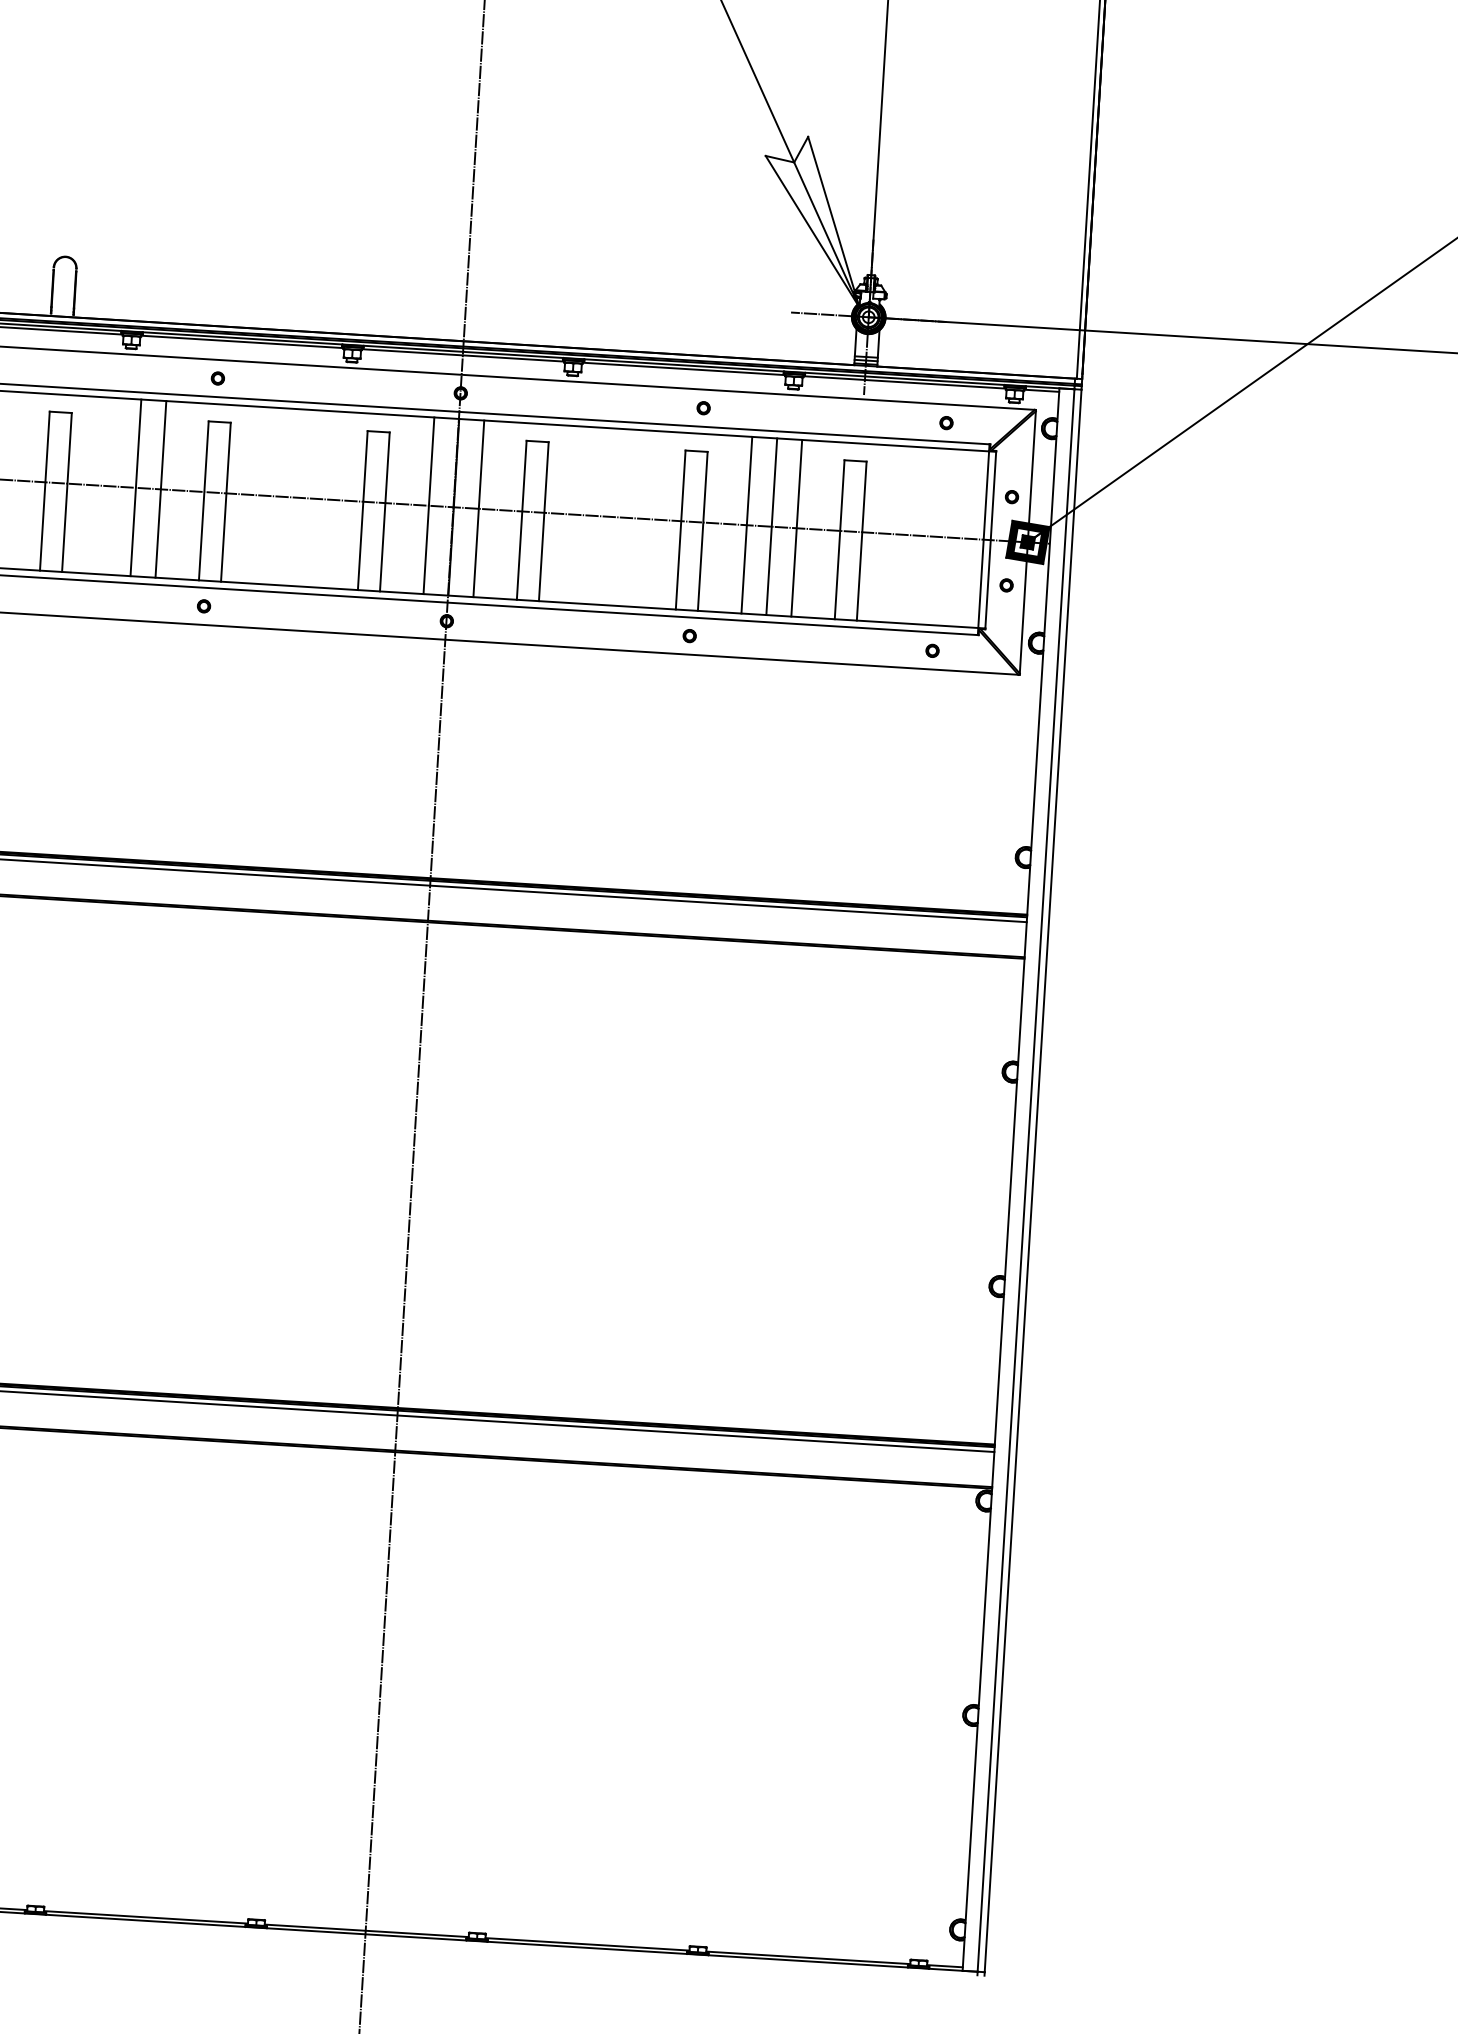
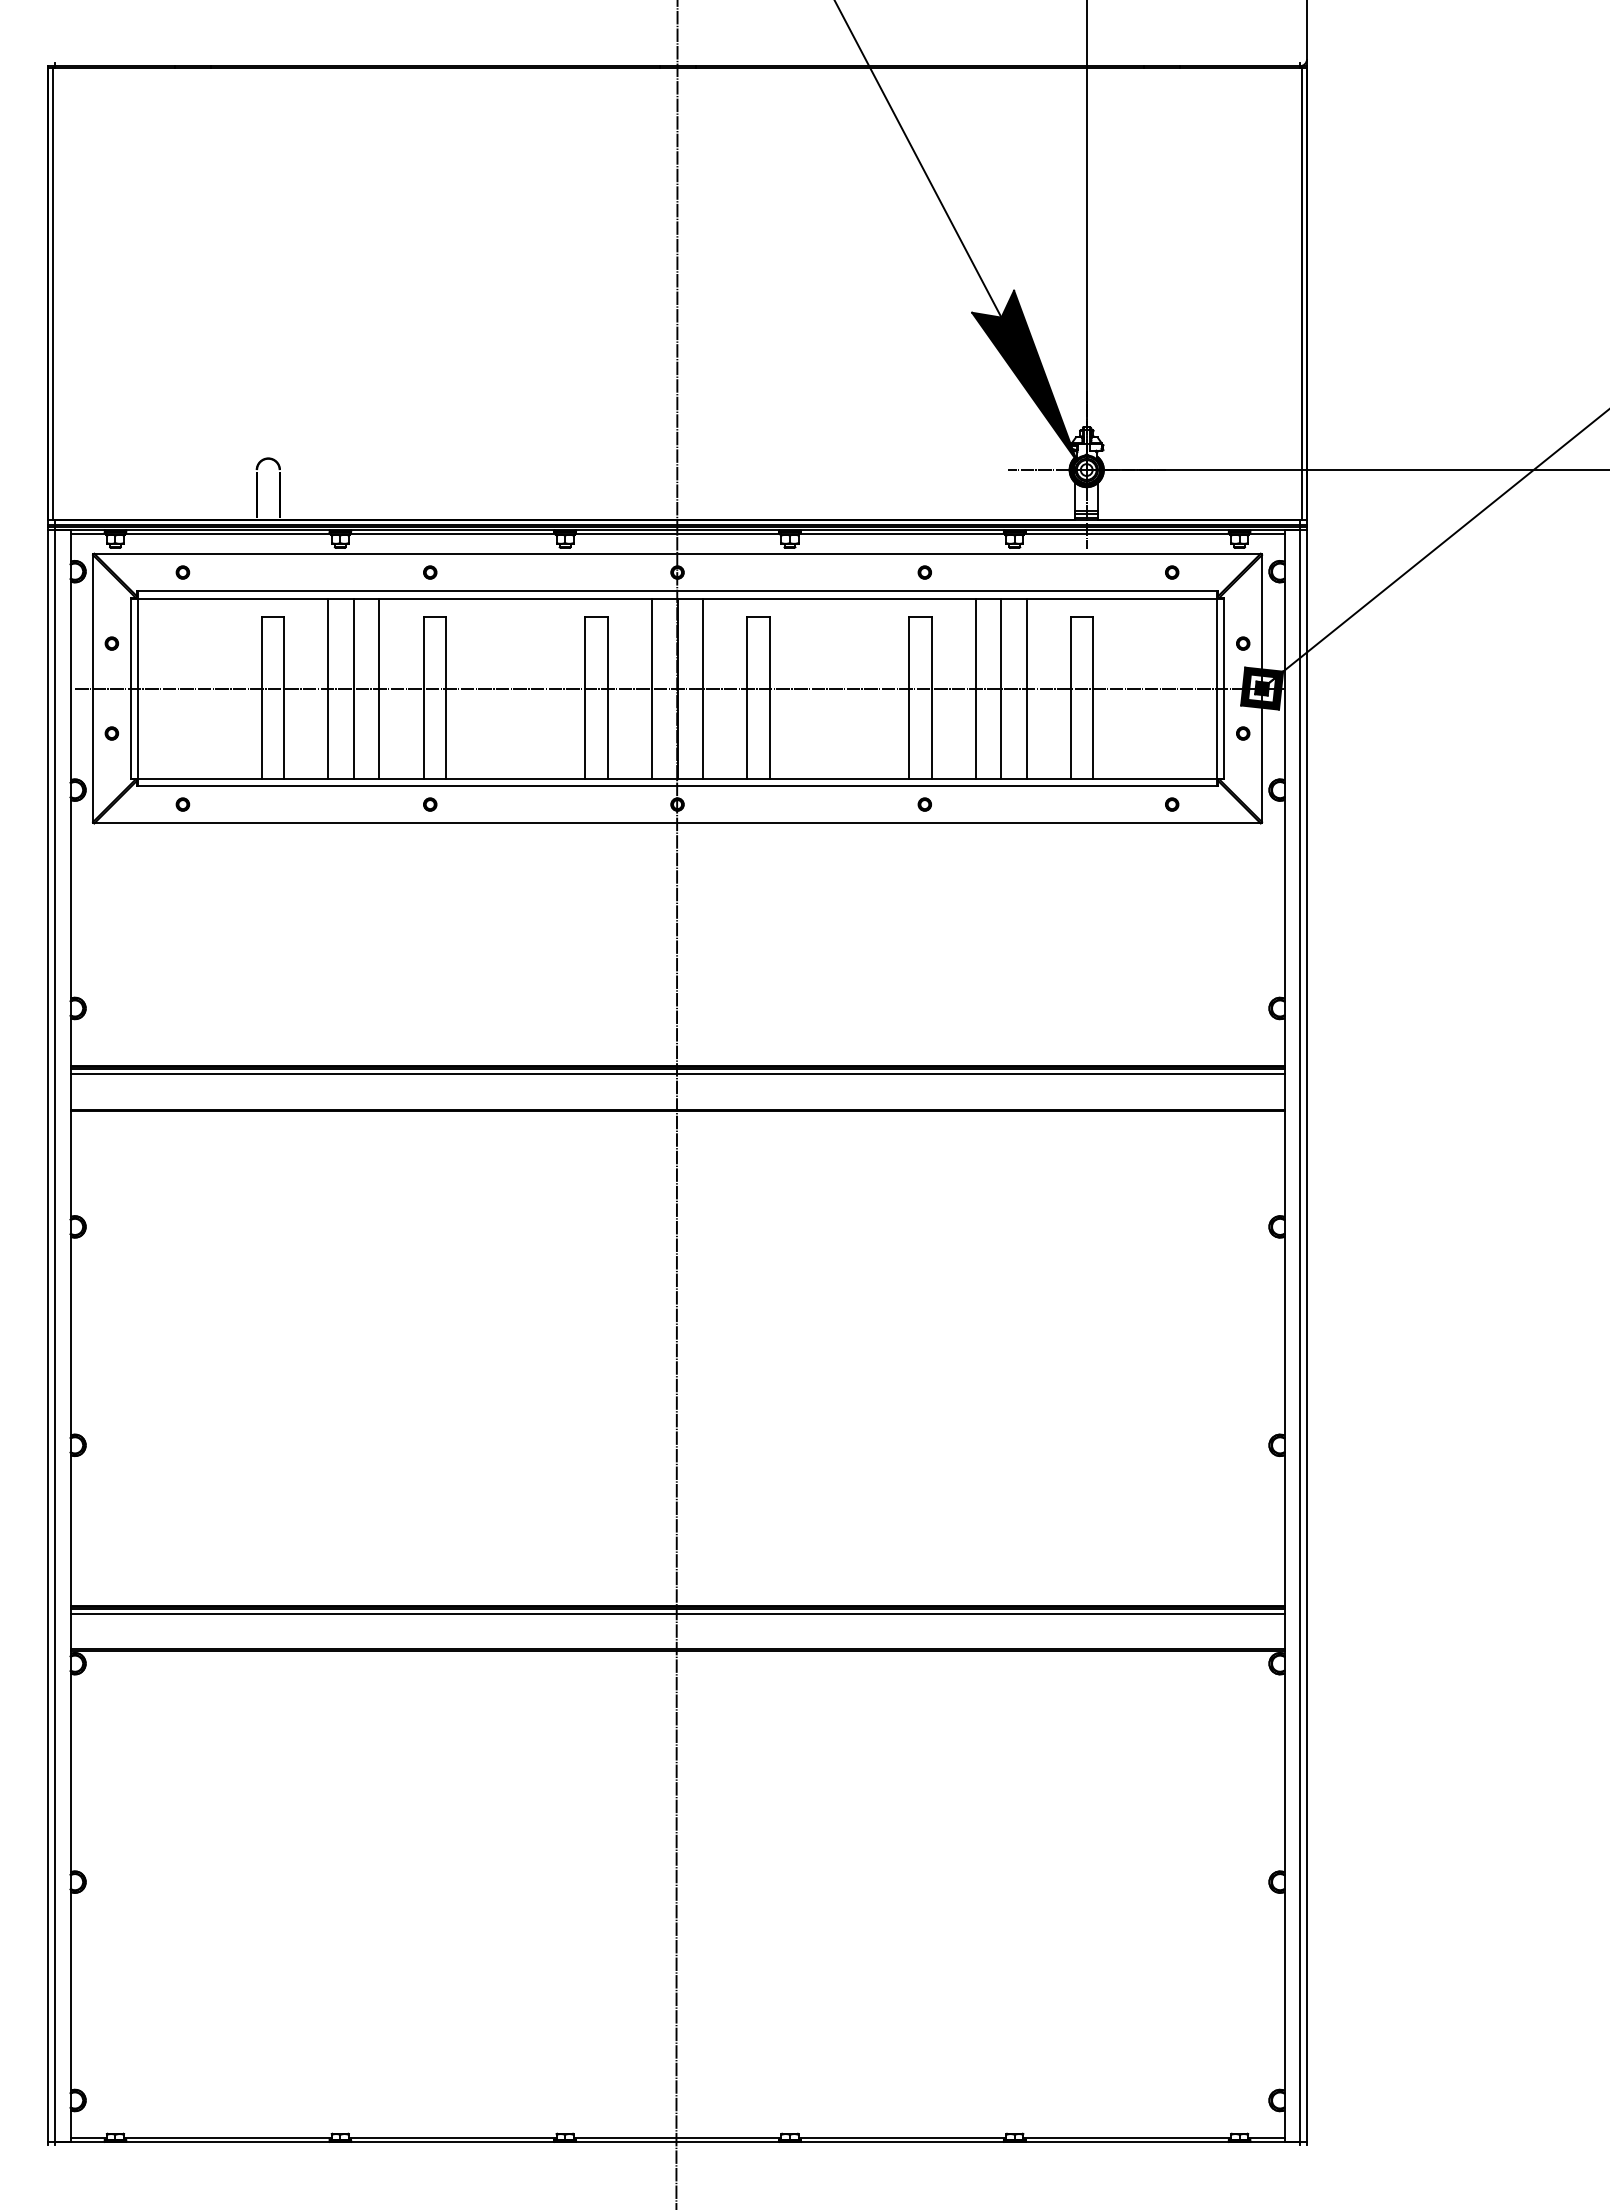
fill: (813, 220) -> (1024, 375), added
line: (111, 486) -> (328, 688), added

